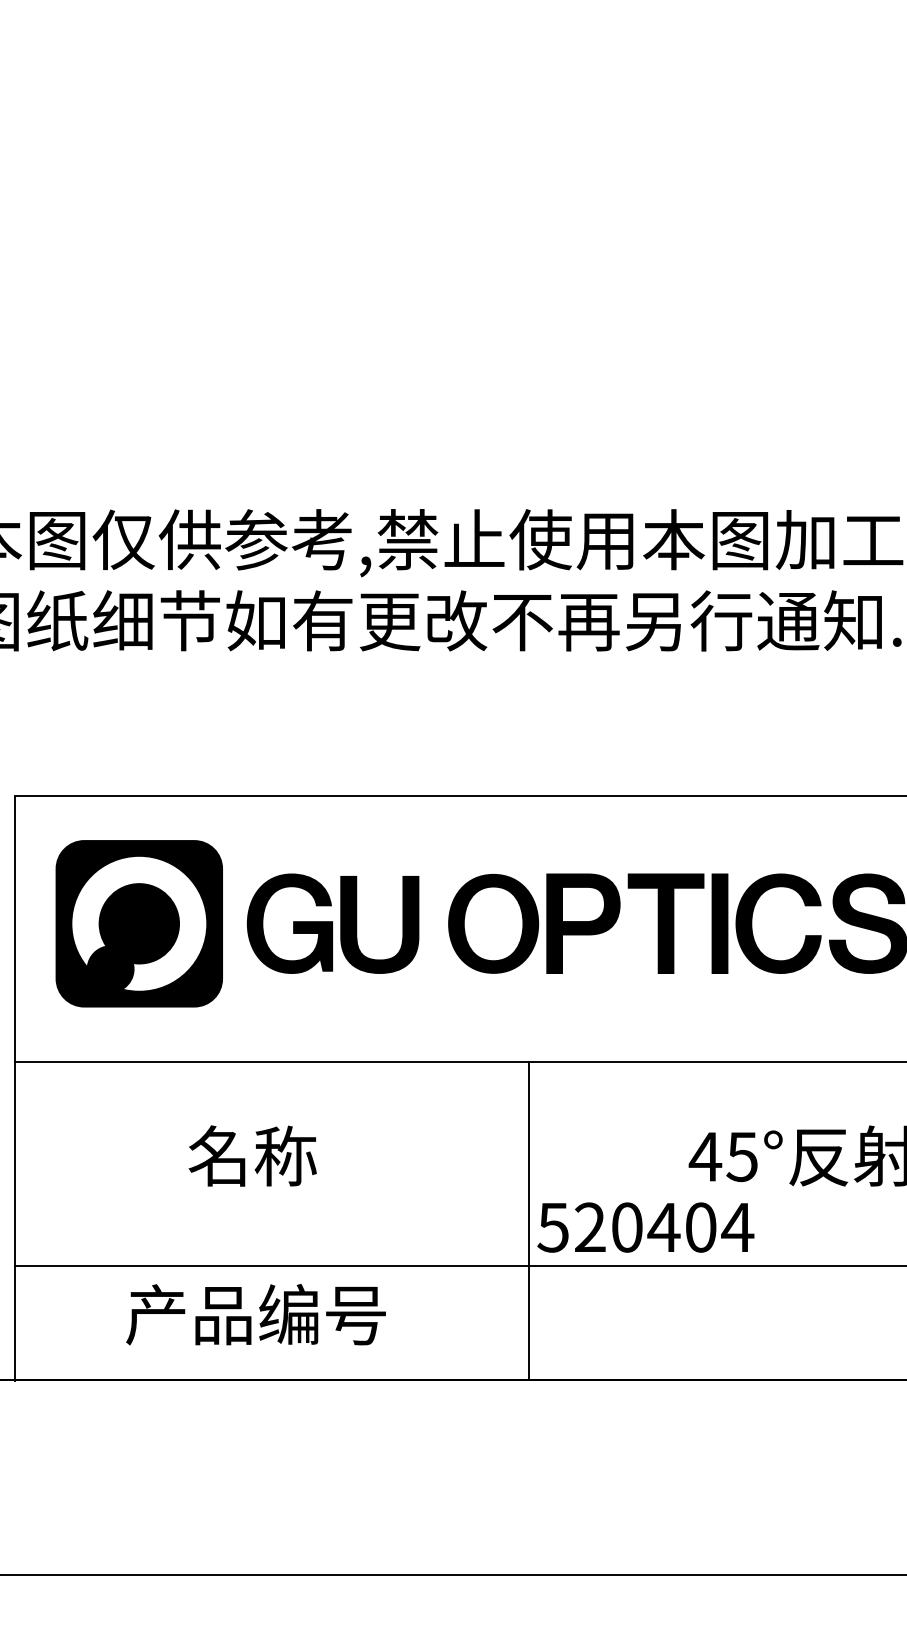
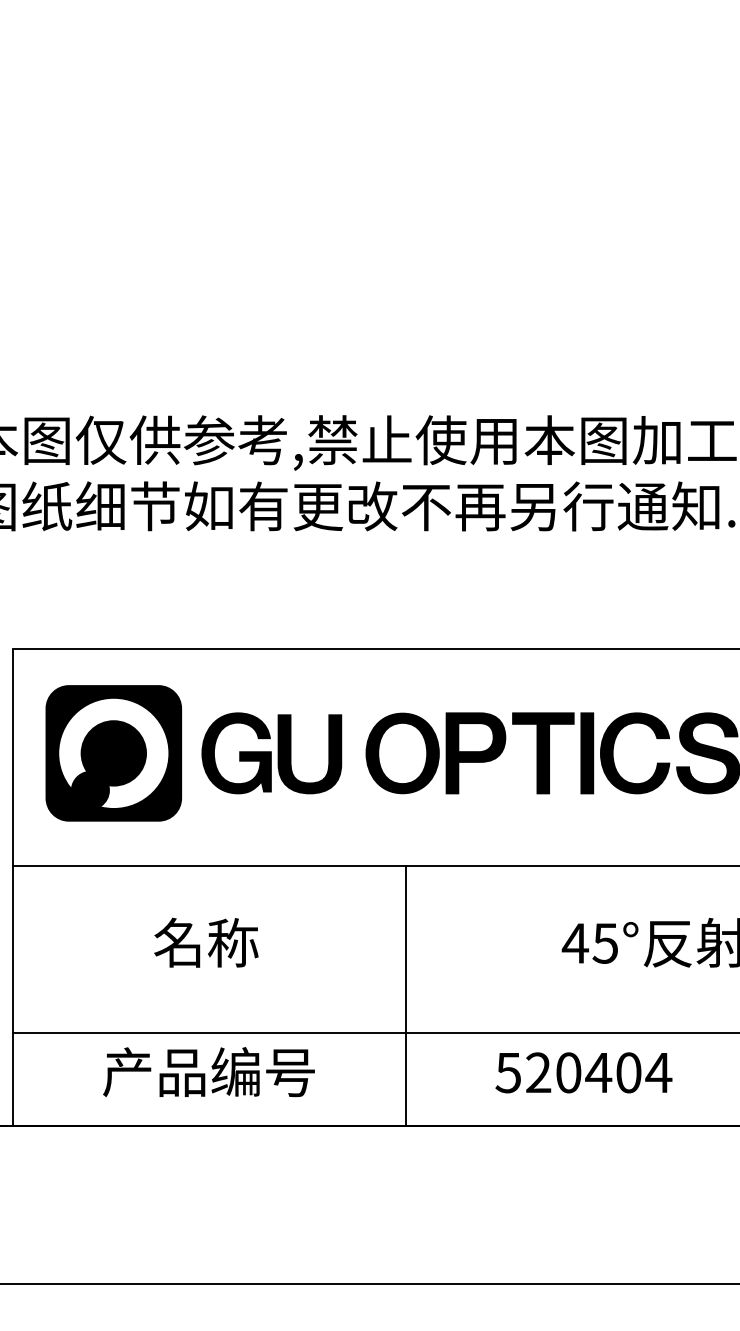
line: (528, 1220) -> (405, 995), moved
text: (645, 1227) -> (583, 1072), moved

